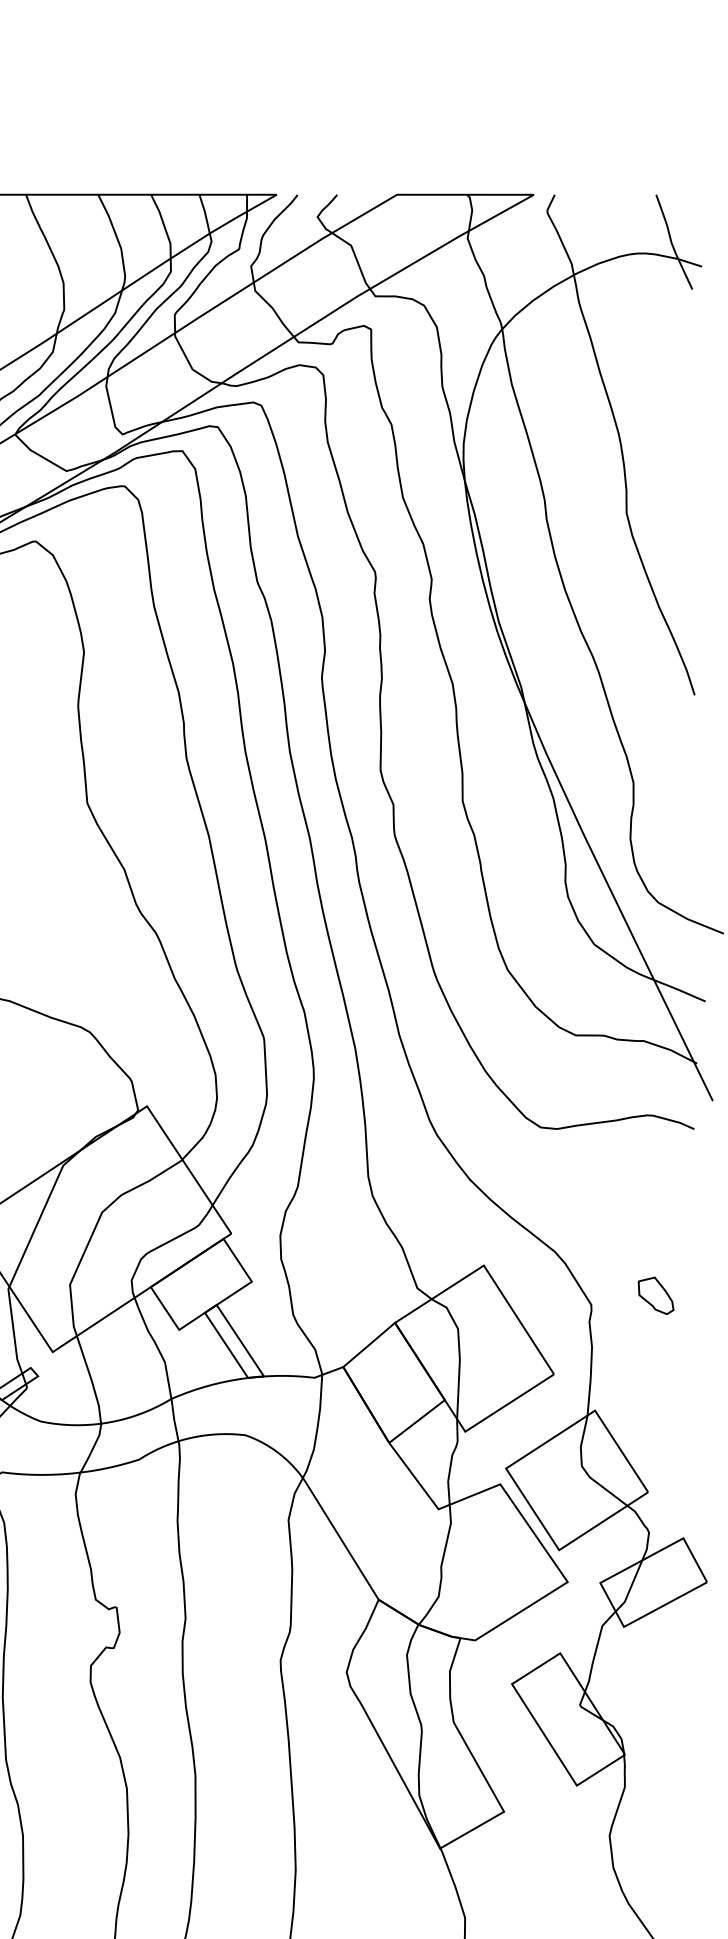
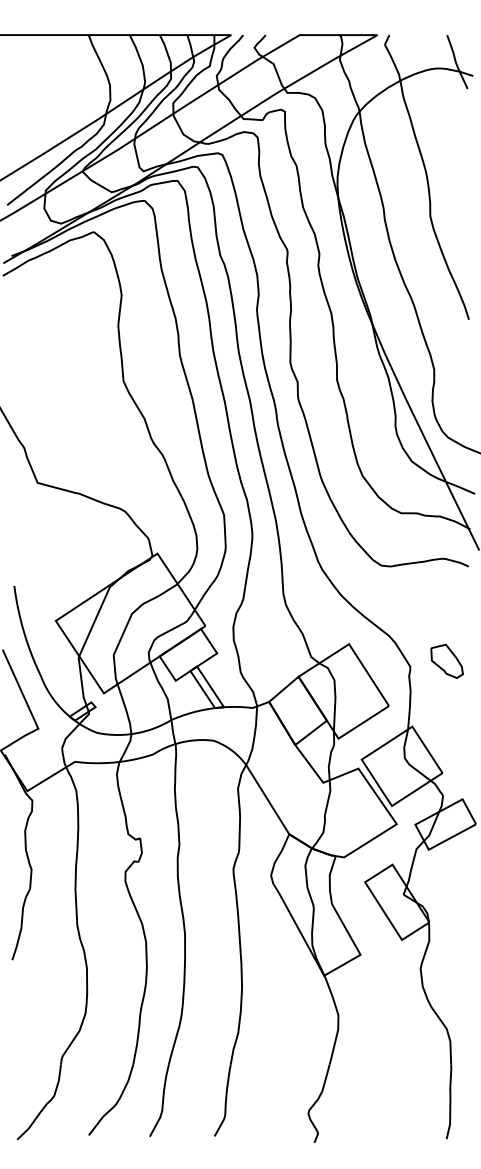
part: (655, 1296) -> (446, 661), size x1.6

